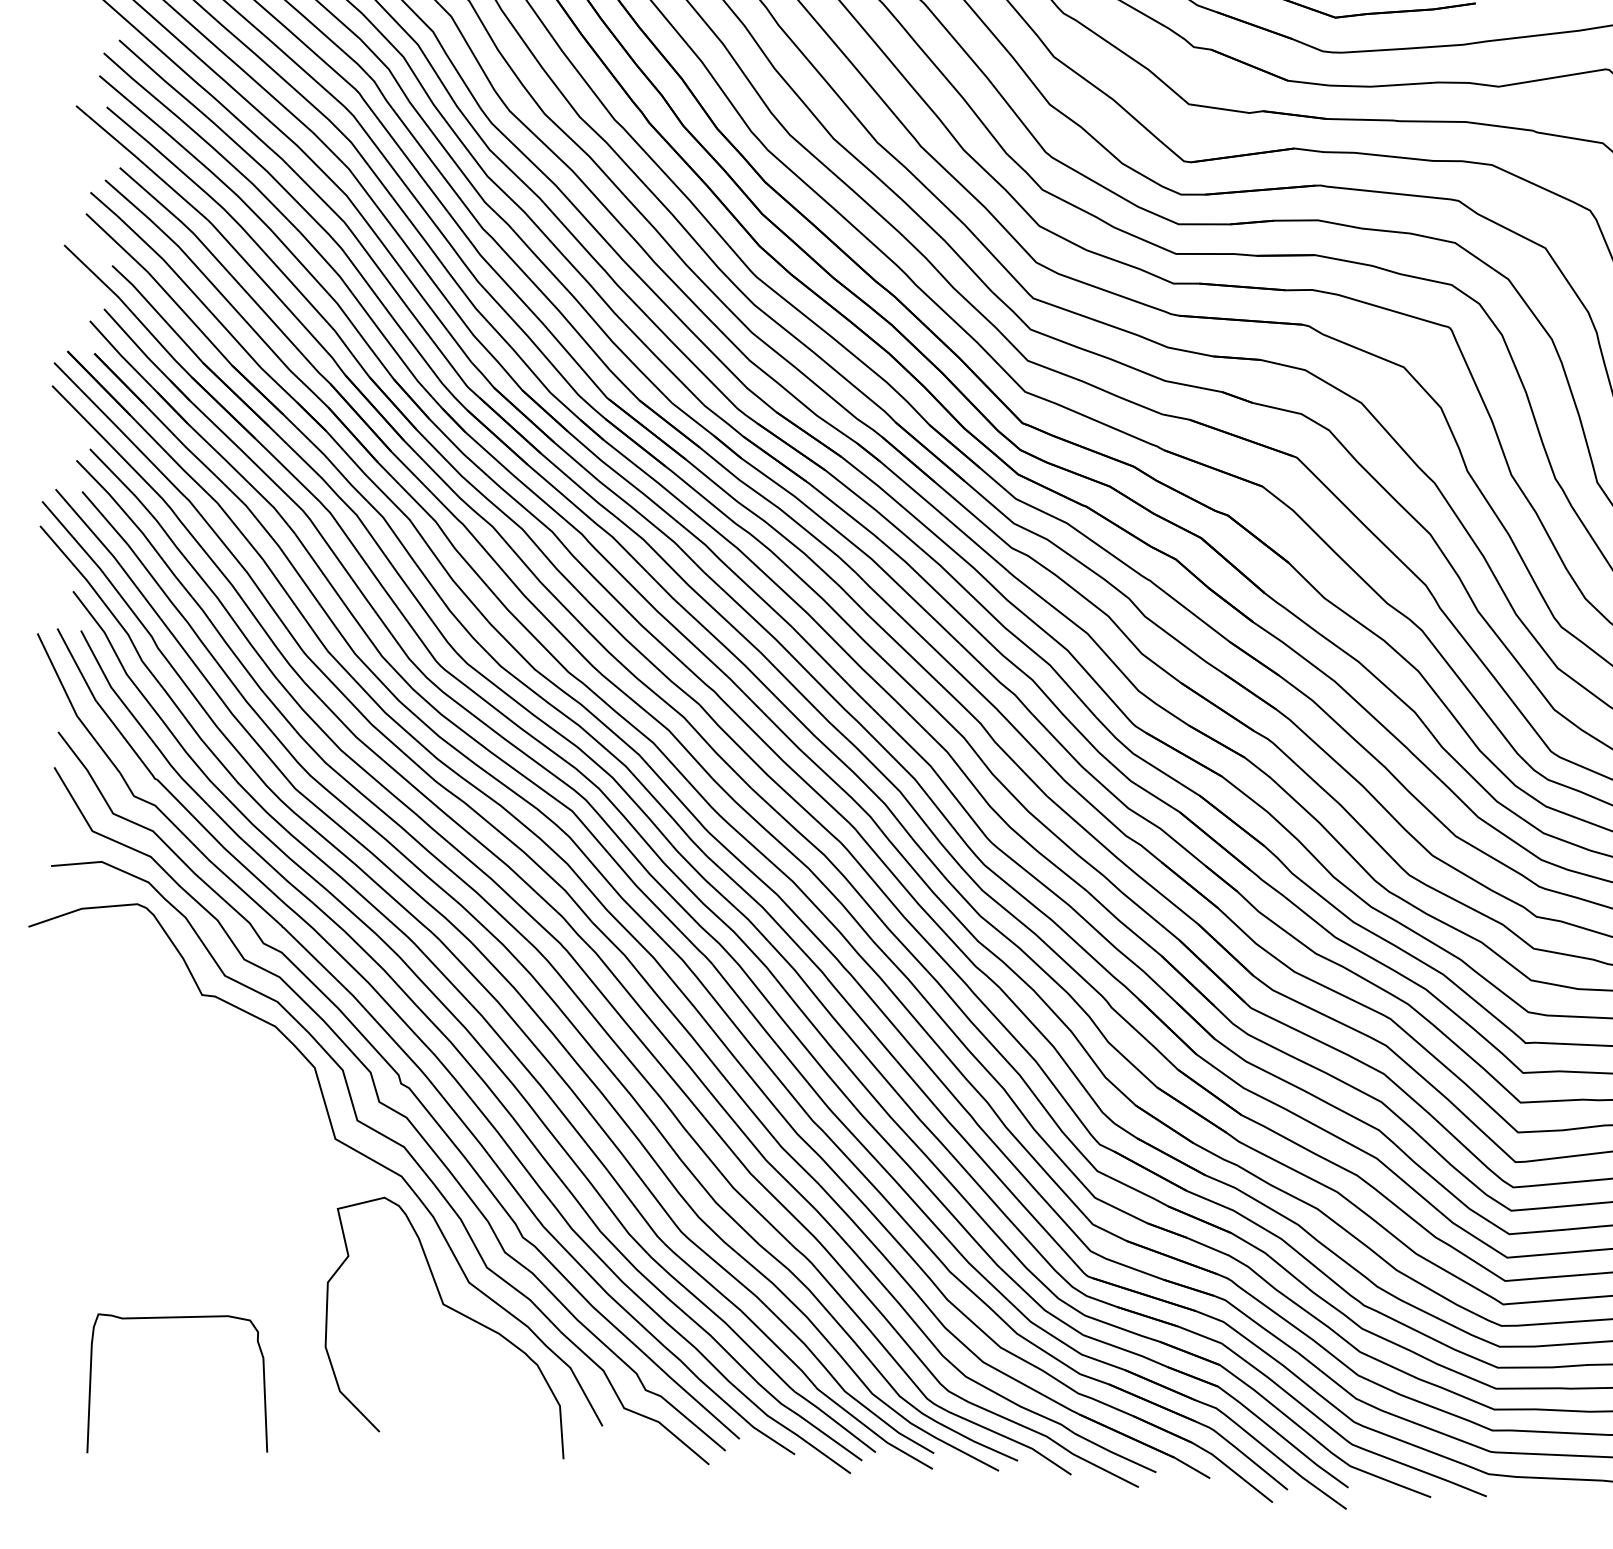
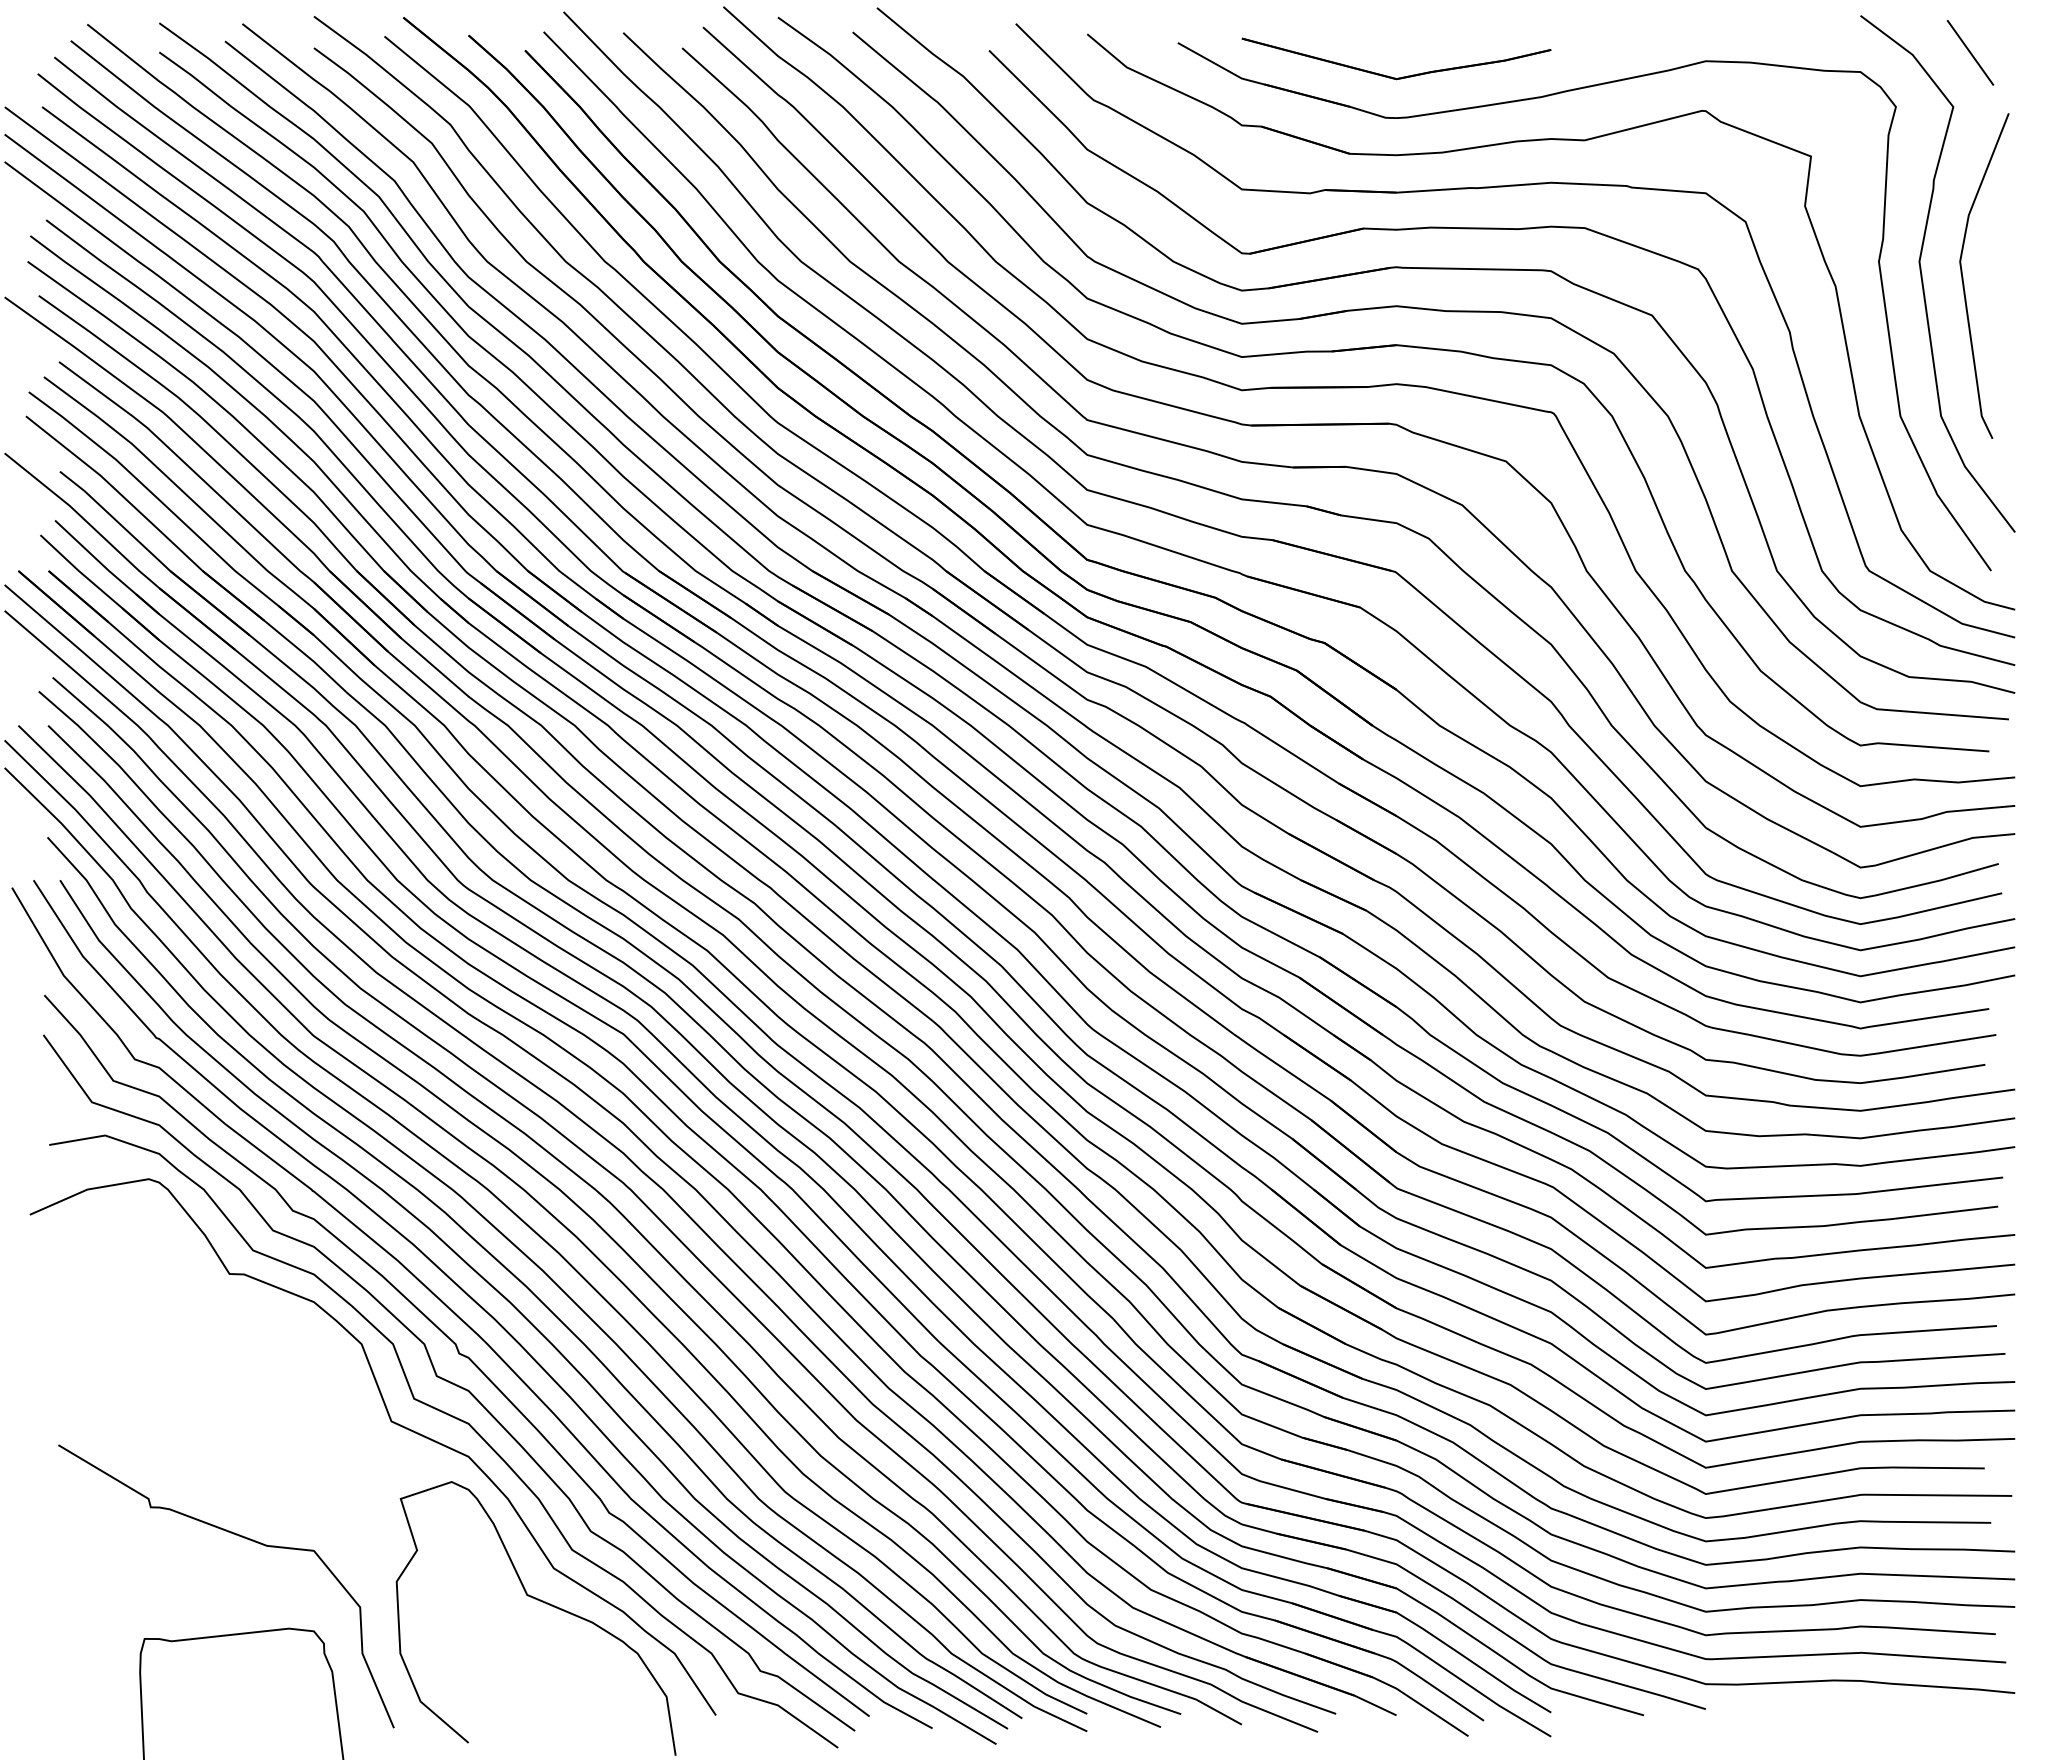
curve: (196, 1233) -> (246, 1539), added

